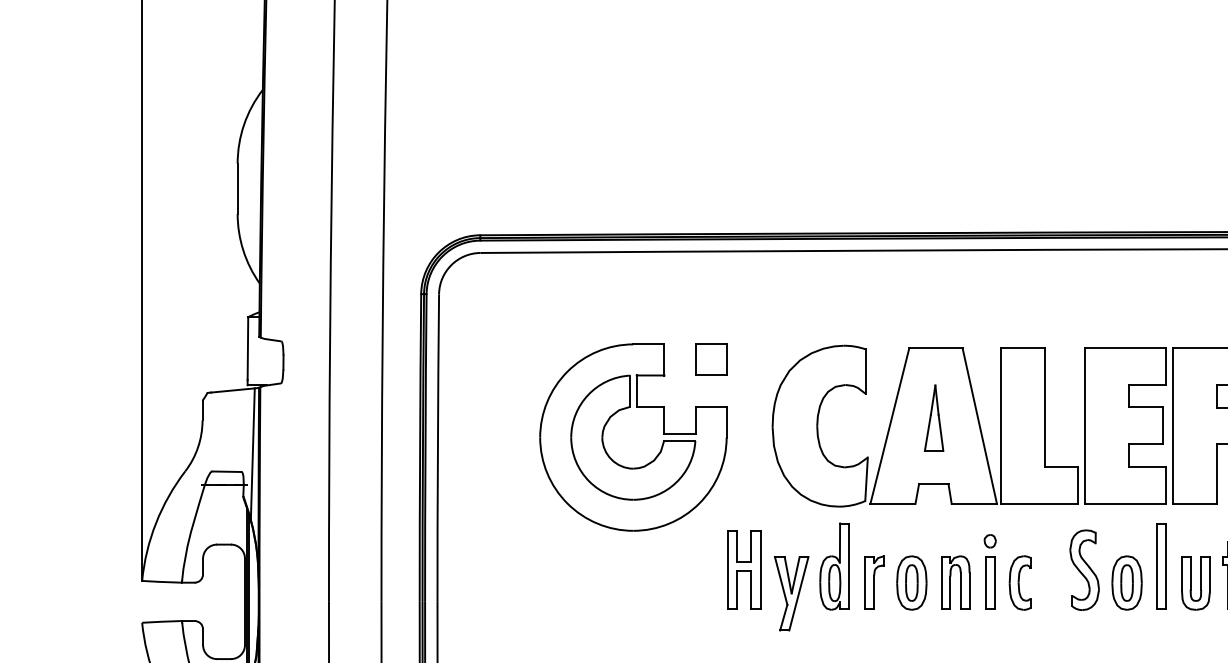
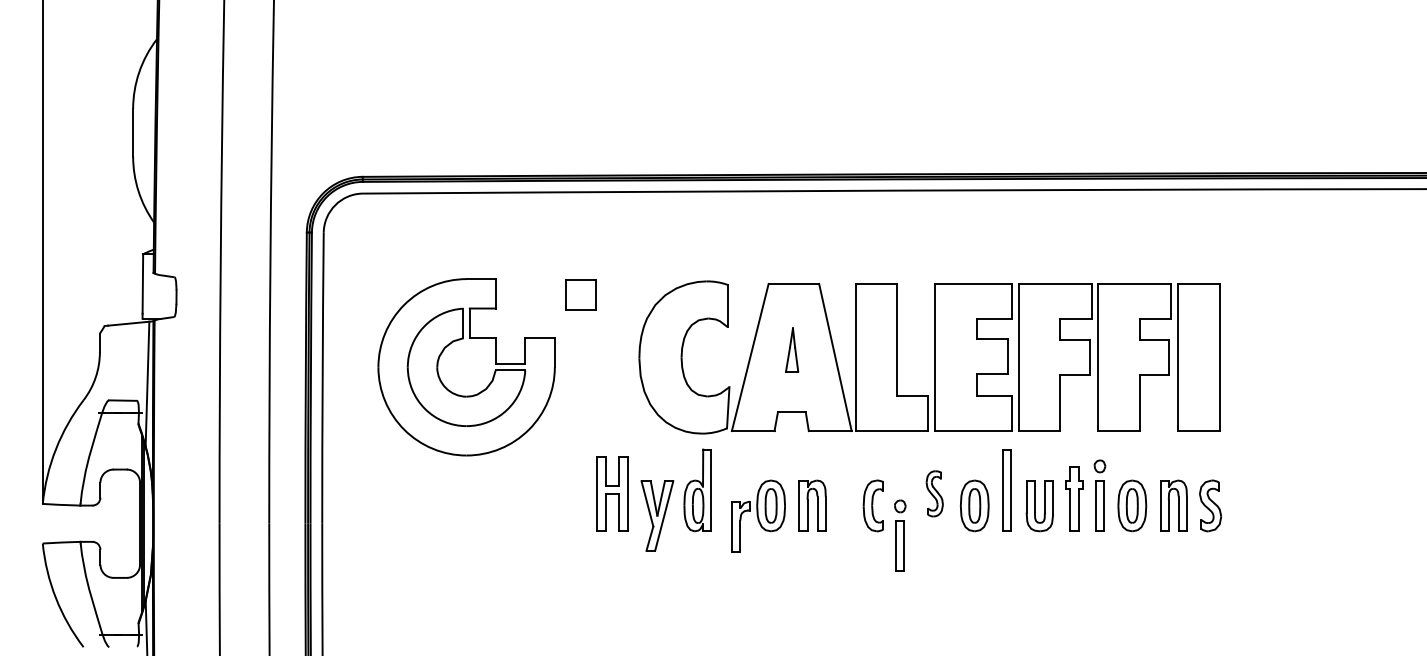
part: (933, 417) -> (791, 349), size x0.7
part: (633, 437) -> (466, 367), moved
part: (1084, 569) -> (934, 493), size x0.6
part: (990, 572) -> (900, 535), moved
part: (874, 582) -> (740, 526), moved

